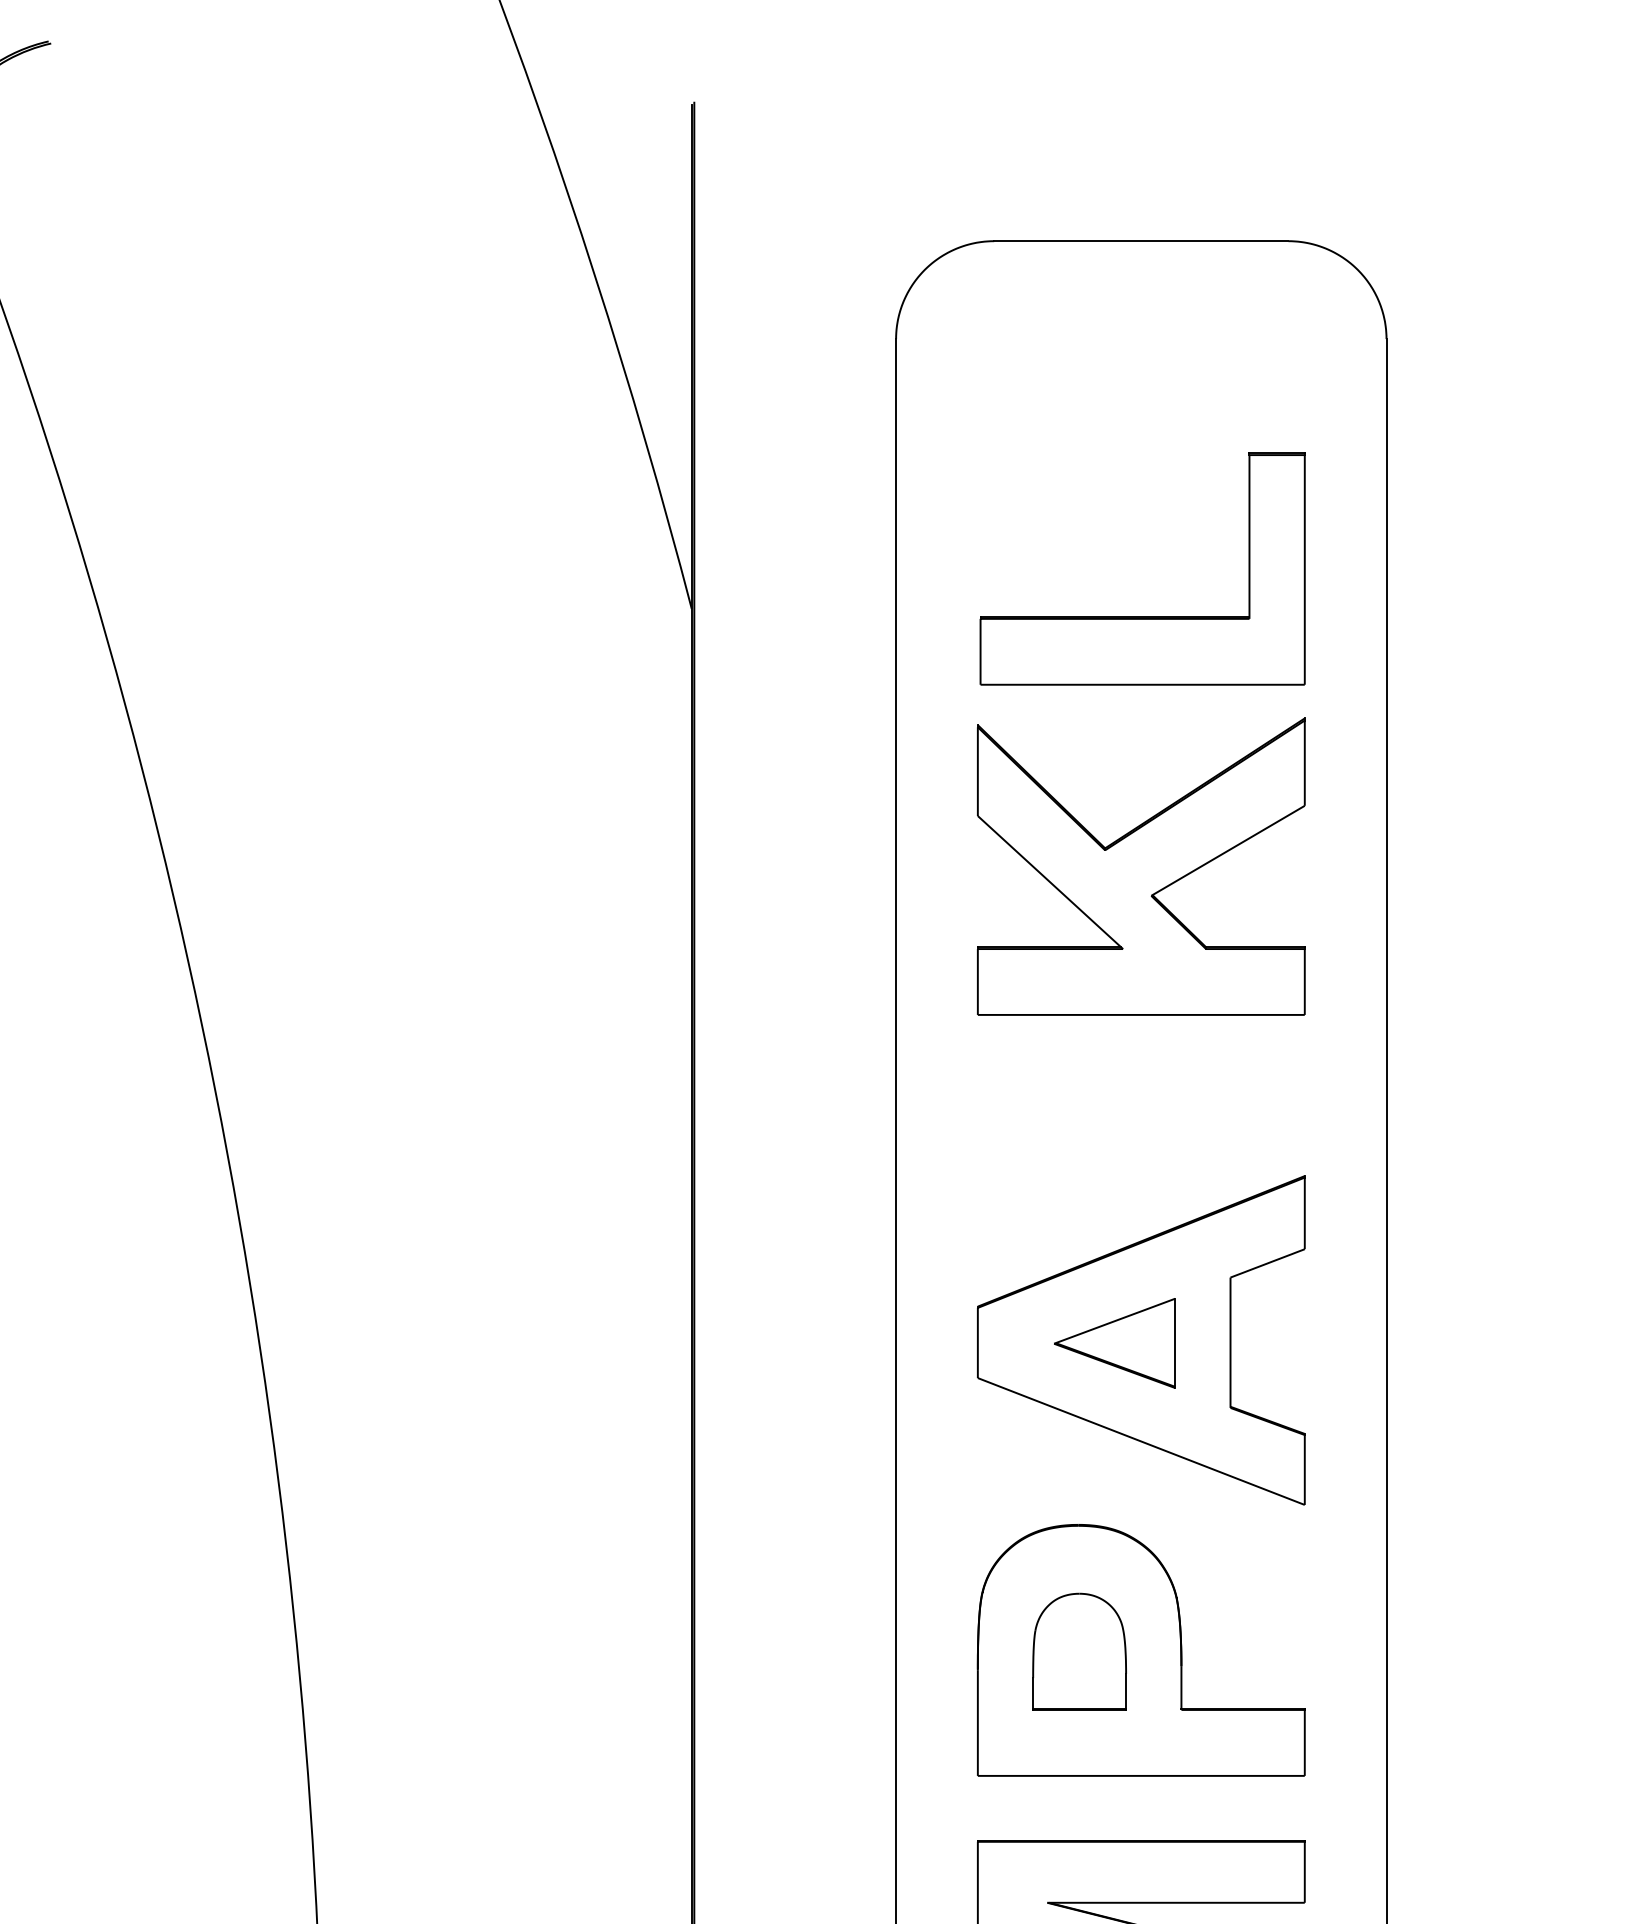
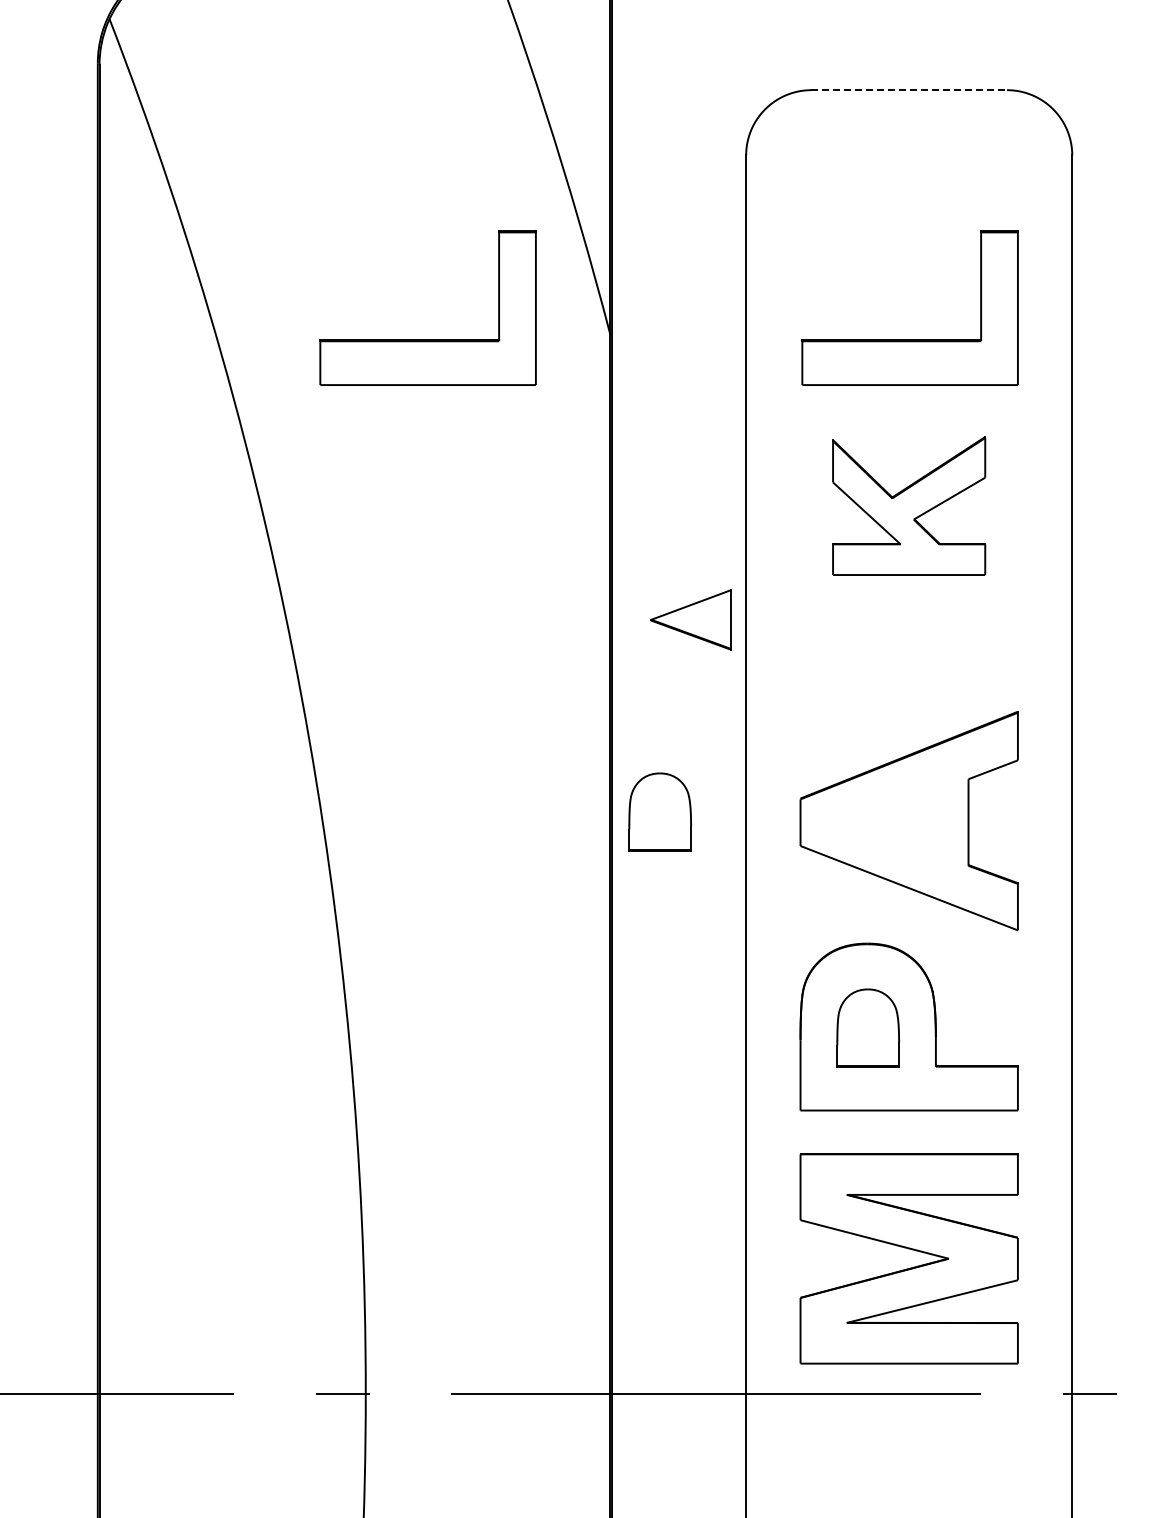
line: (1141, 241) -> (909, 90), solid -> dashed
part: (416, 616) -> (427, 339), added
part: (1140, 865) -> (908, 505), size x0.7
part: (765, 1326) -> (659, 811), added
part: (1114, 1342) -> (690, 619), moved

